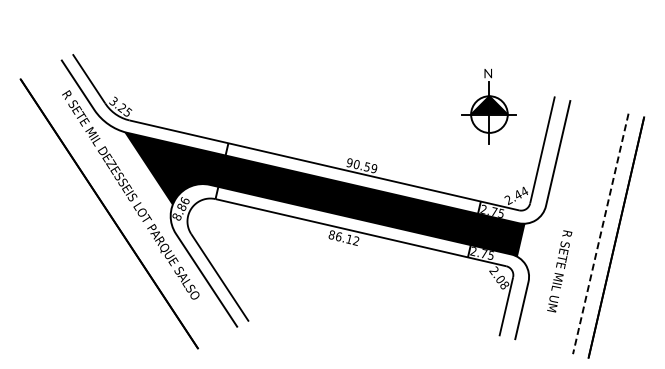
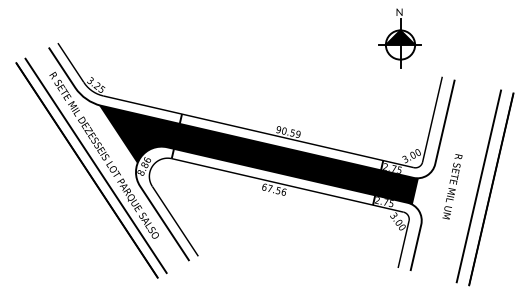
part: (488, 106) -> (399, 38), moved
text: (515, 195) -> (410, 155), 2.44 -> 3.00
line: (120, 207) -> (95, 165), added
line: (600, 234) -> (478, 186), dashed -> solid
text: (343, 237) -> (273, 189), 86.12 -> 67.56
text: (559, 271) -> (452, 186), moved
text: (499, 277) -> (398, 221), 2.08 -> 3.00

